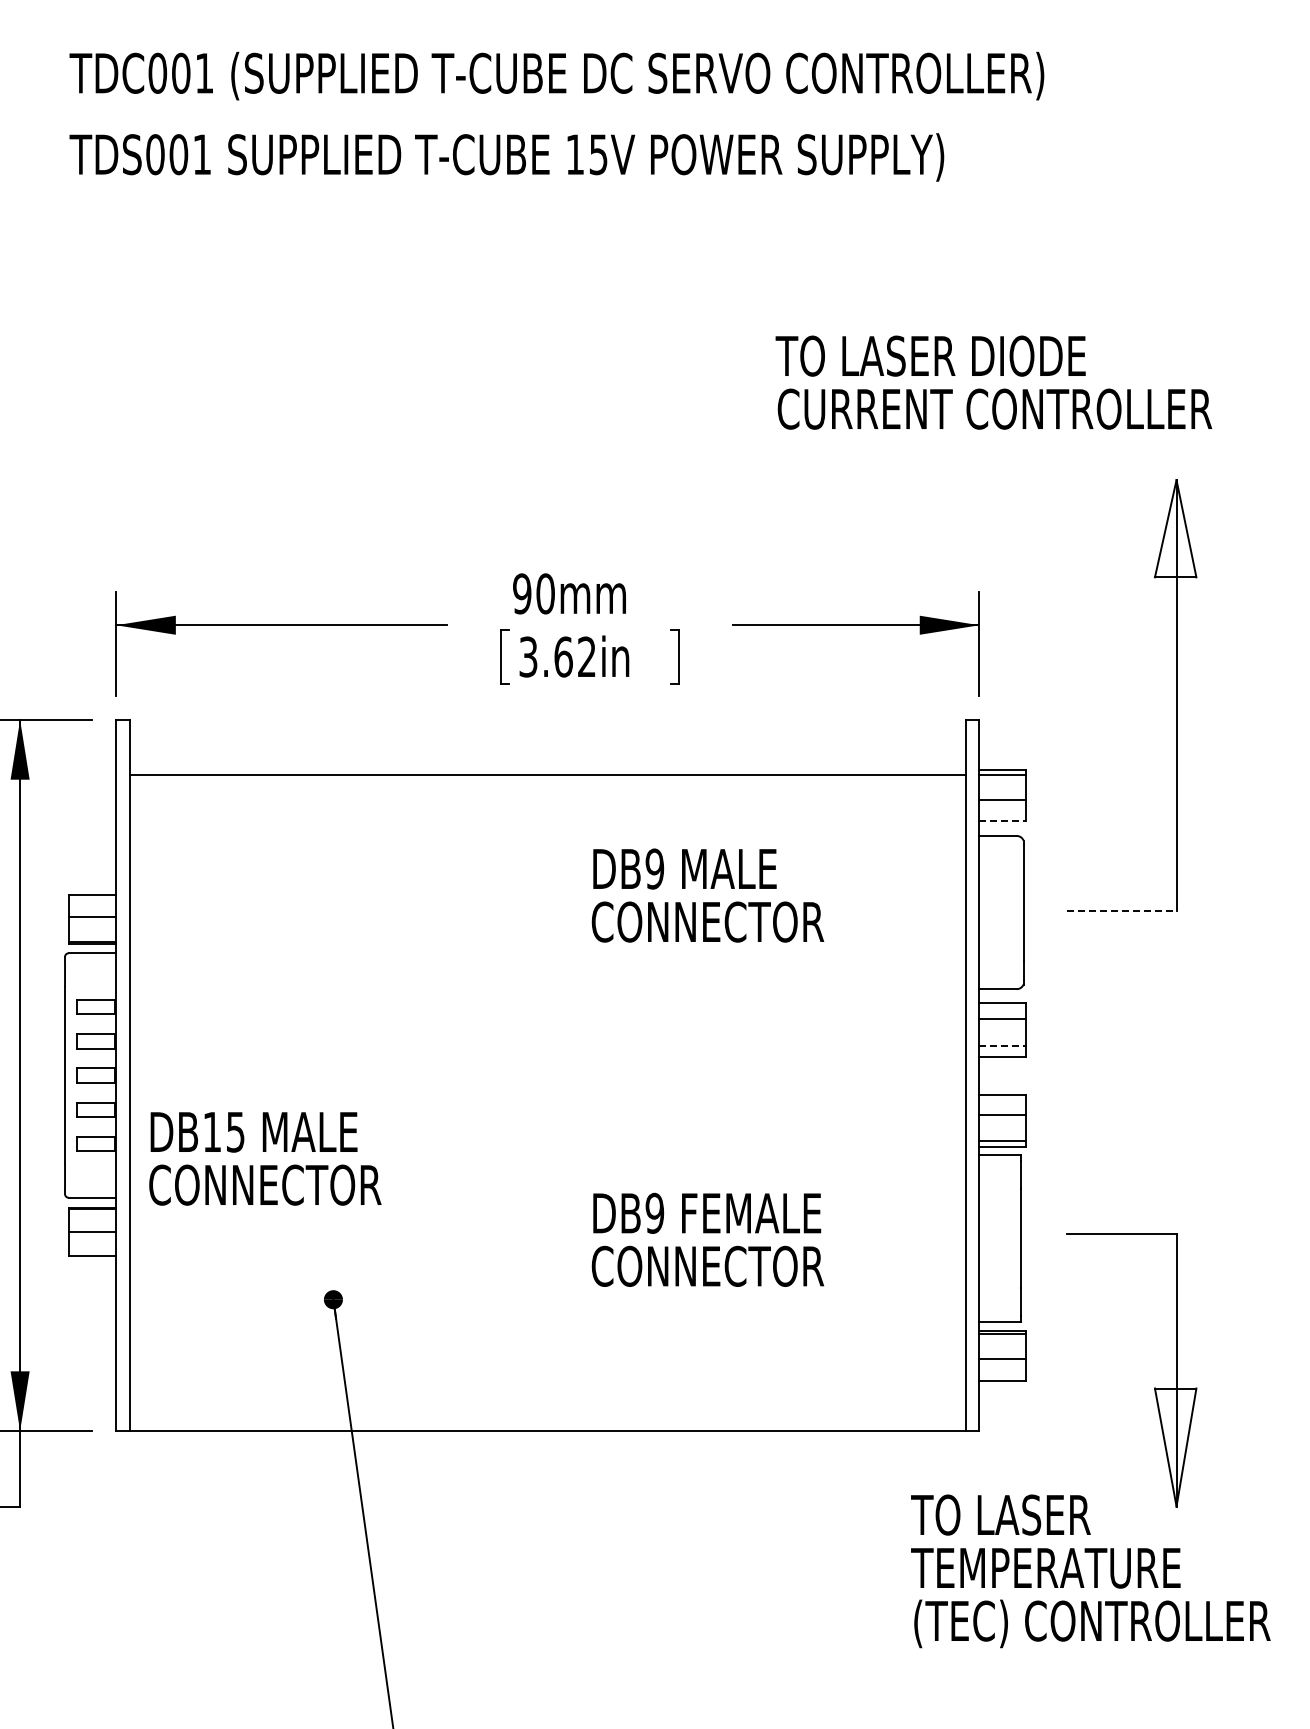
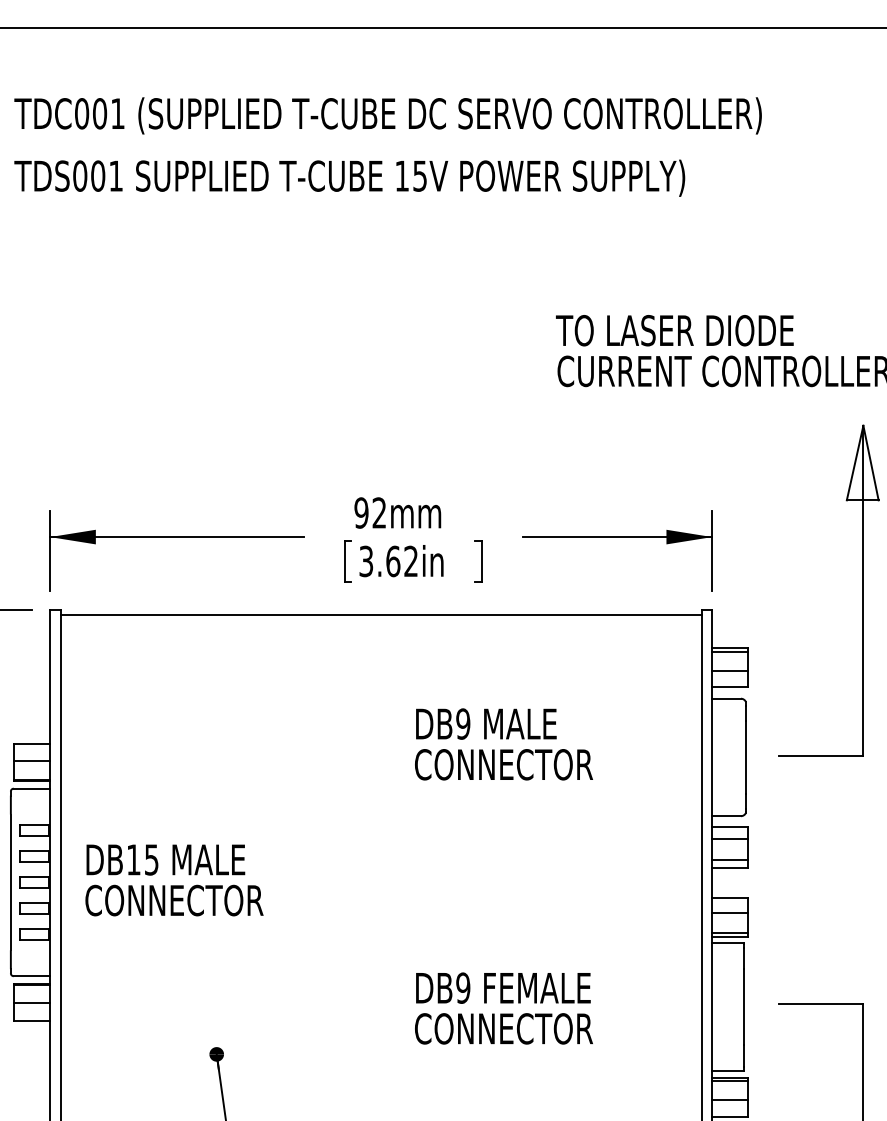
text: (545, 593) -> (379, 512), 90mm -> 92mm
line: (547, 774) -> (380, 614), moved
line: (1003, 820) -> (730, 686), dashed -> solid
line: (1121, 910) -> (821, 755), dashed -> solid
line: (1003, 1046) -> (730, 860), dashed -> solid
text: (265, 1158) -> (174, 880), moved

